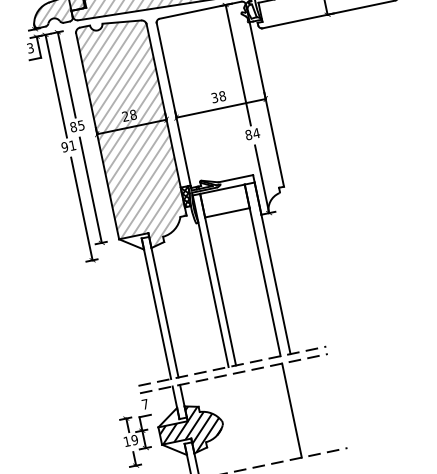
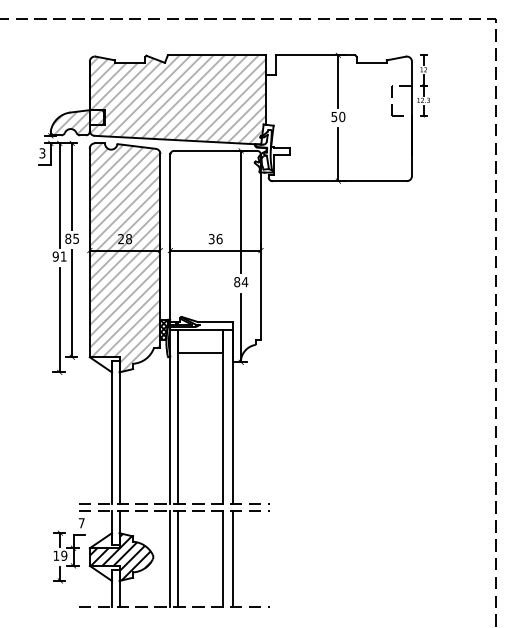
text: (222, 96) -> (219, 239), 38 -> 36
line: (301, 407) -> (233, 558), added
line: (246, 419) -> (177, 558), added
line: (239, 420) -> (170, 558), added

